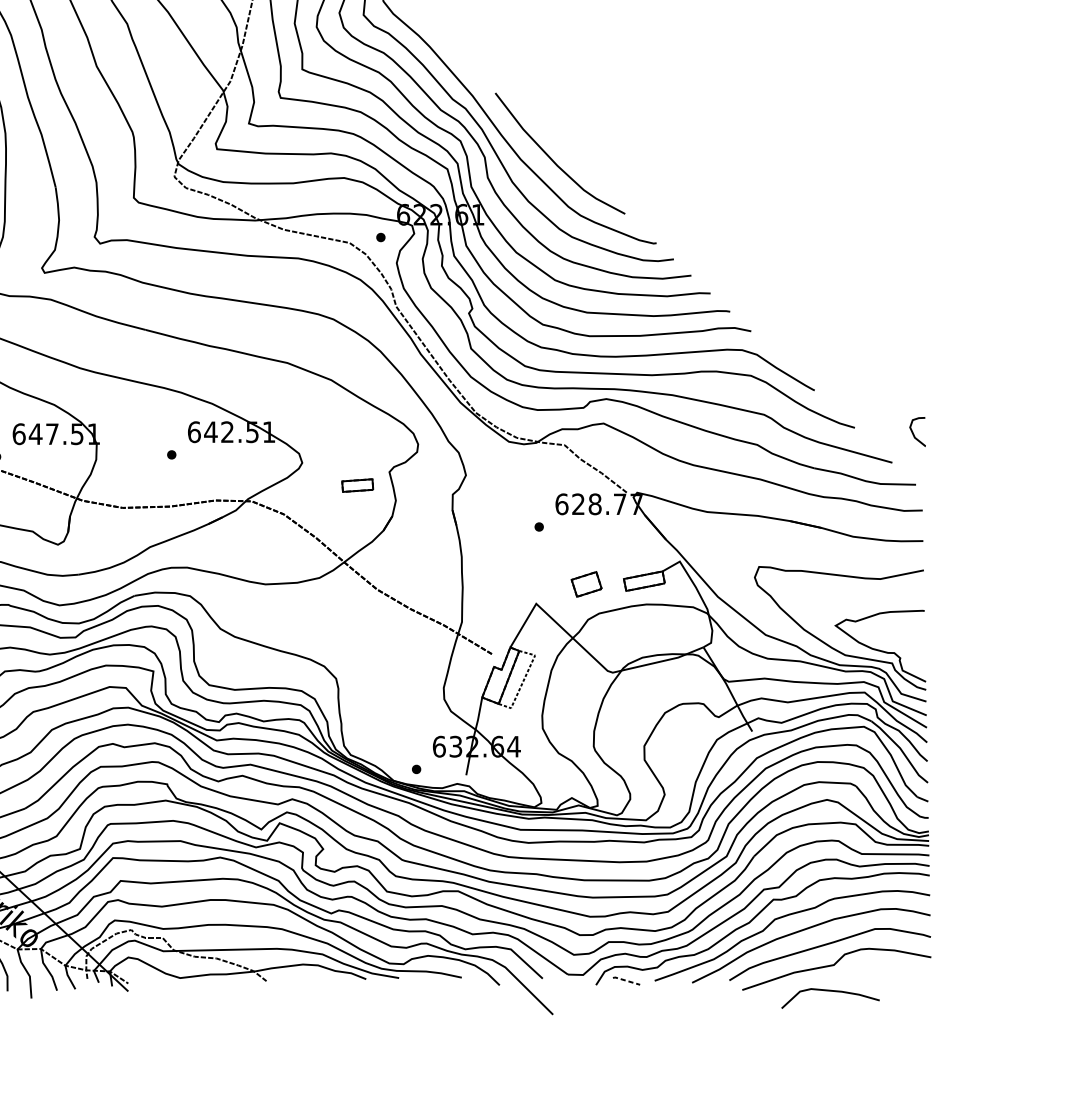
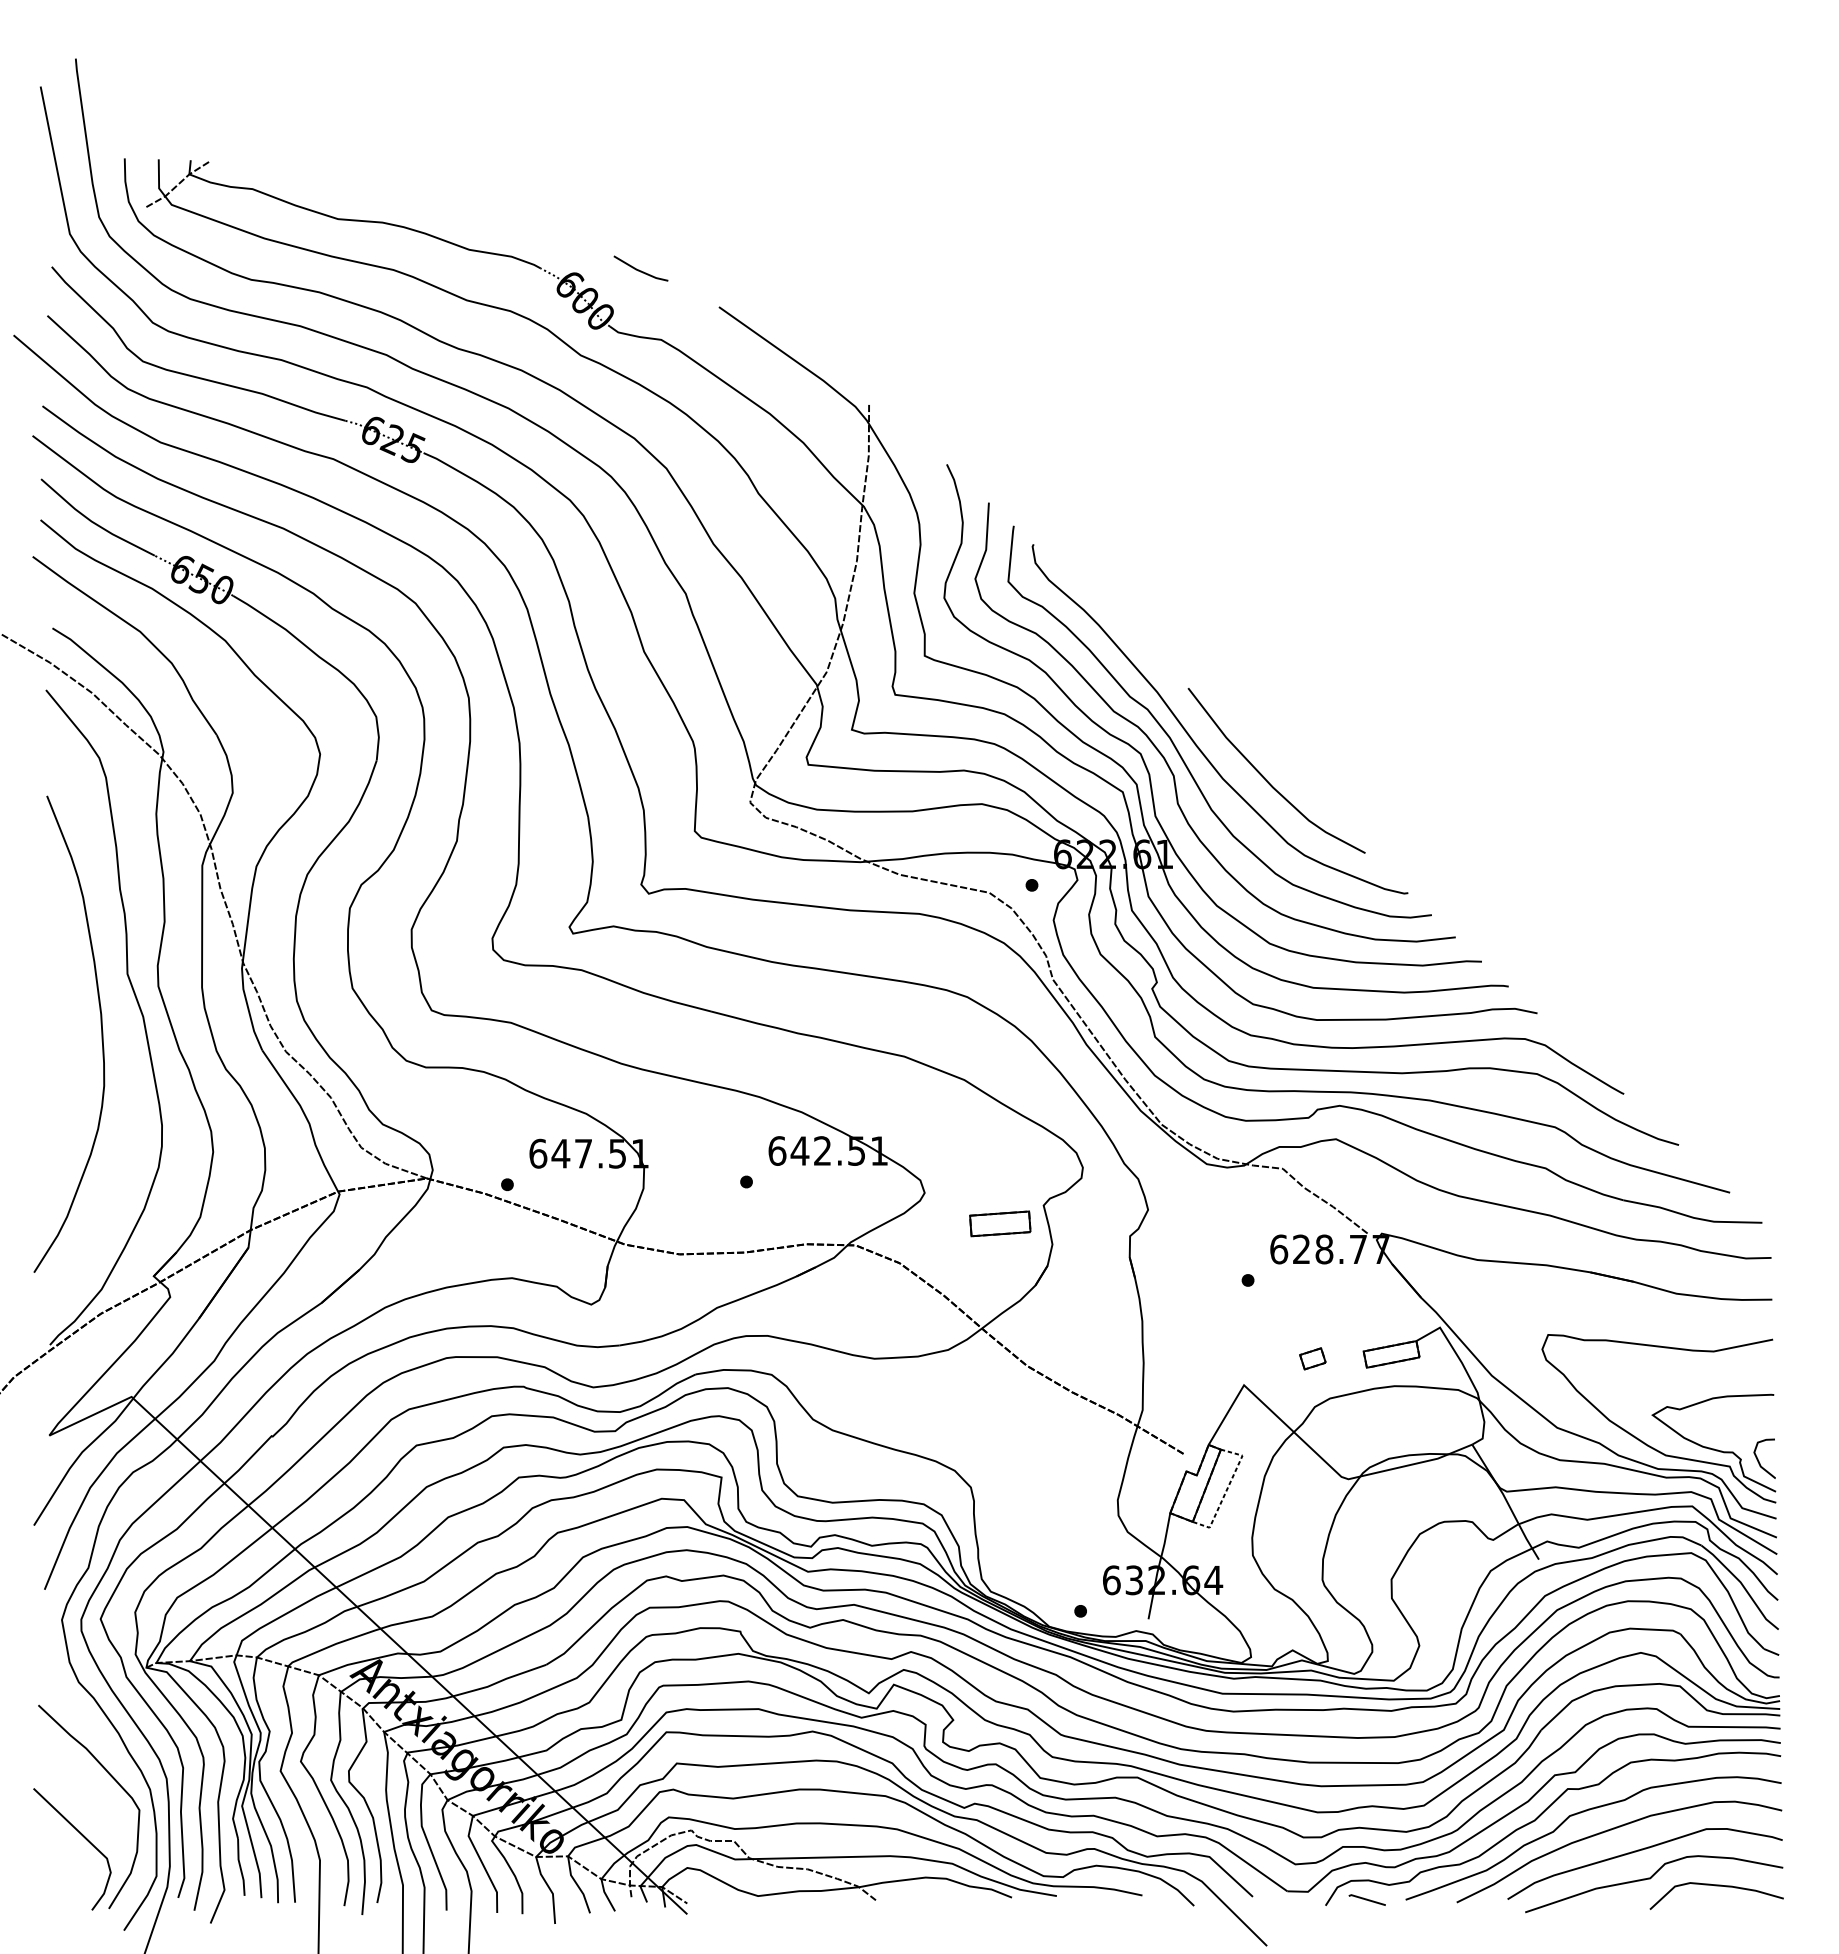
curve: (913, 434) -> (1759, 1461), moved
part: (357, 485) -> (1000, 1223), size x1.43
part: (586, 584) -> (1312, 1358), size x0.62
line: (625, 980) -> (1366, 1899), dashed -> solid
curve: (830, 991) -> (1716, 1886), moved

